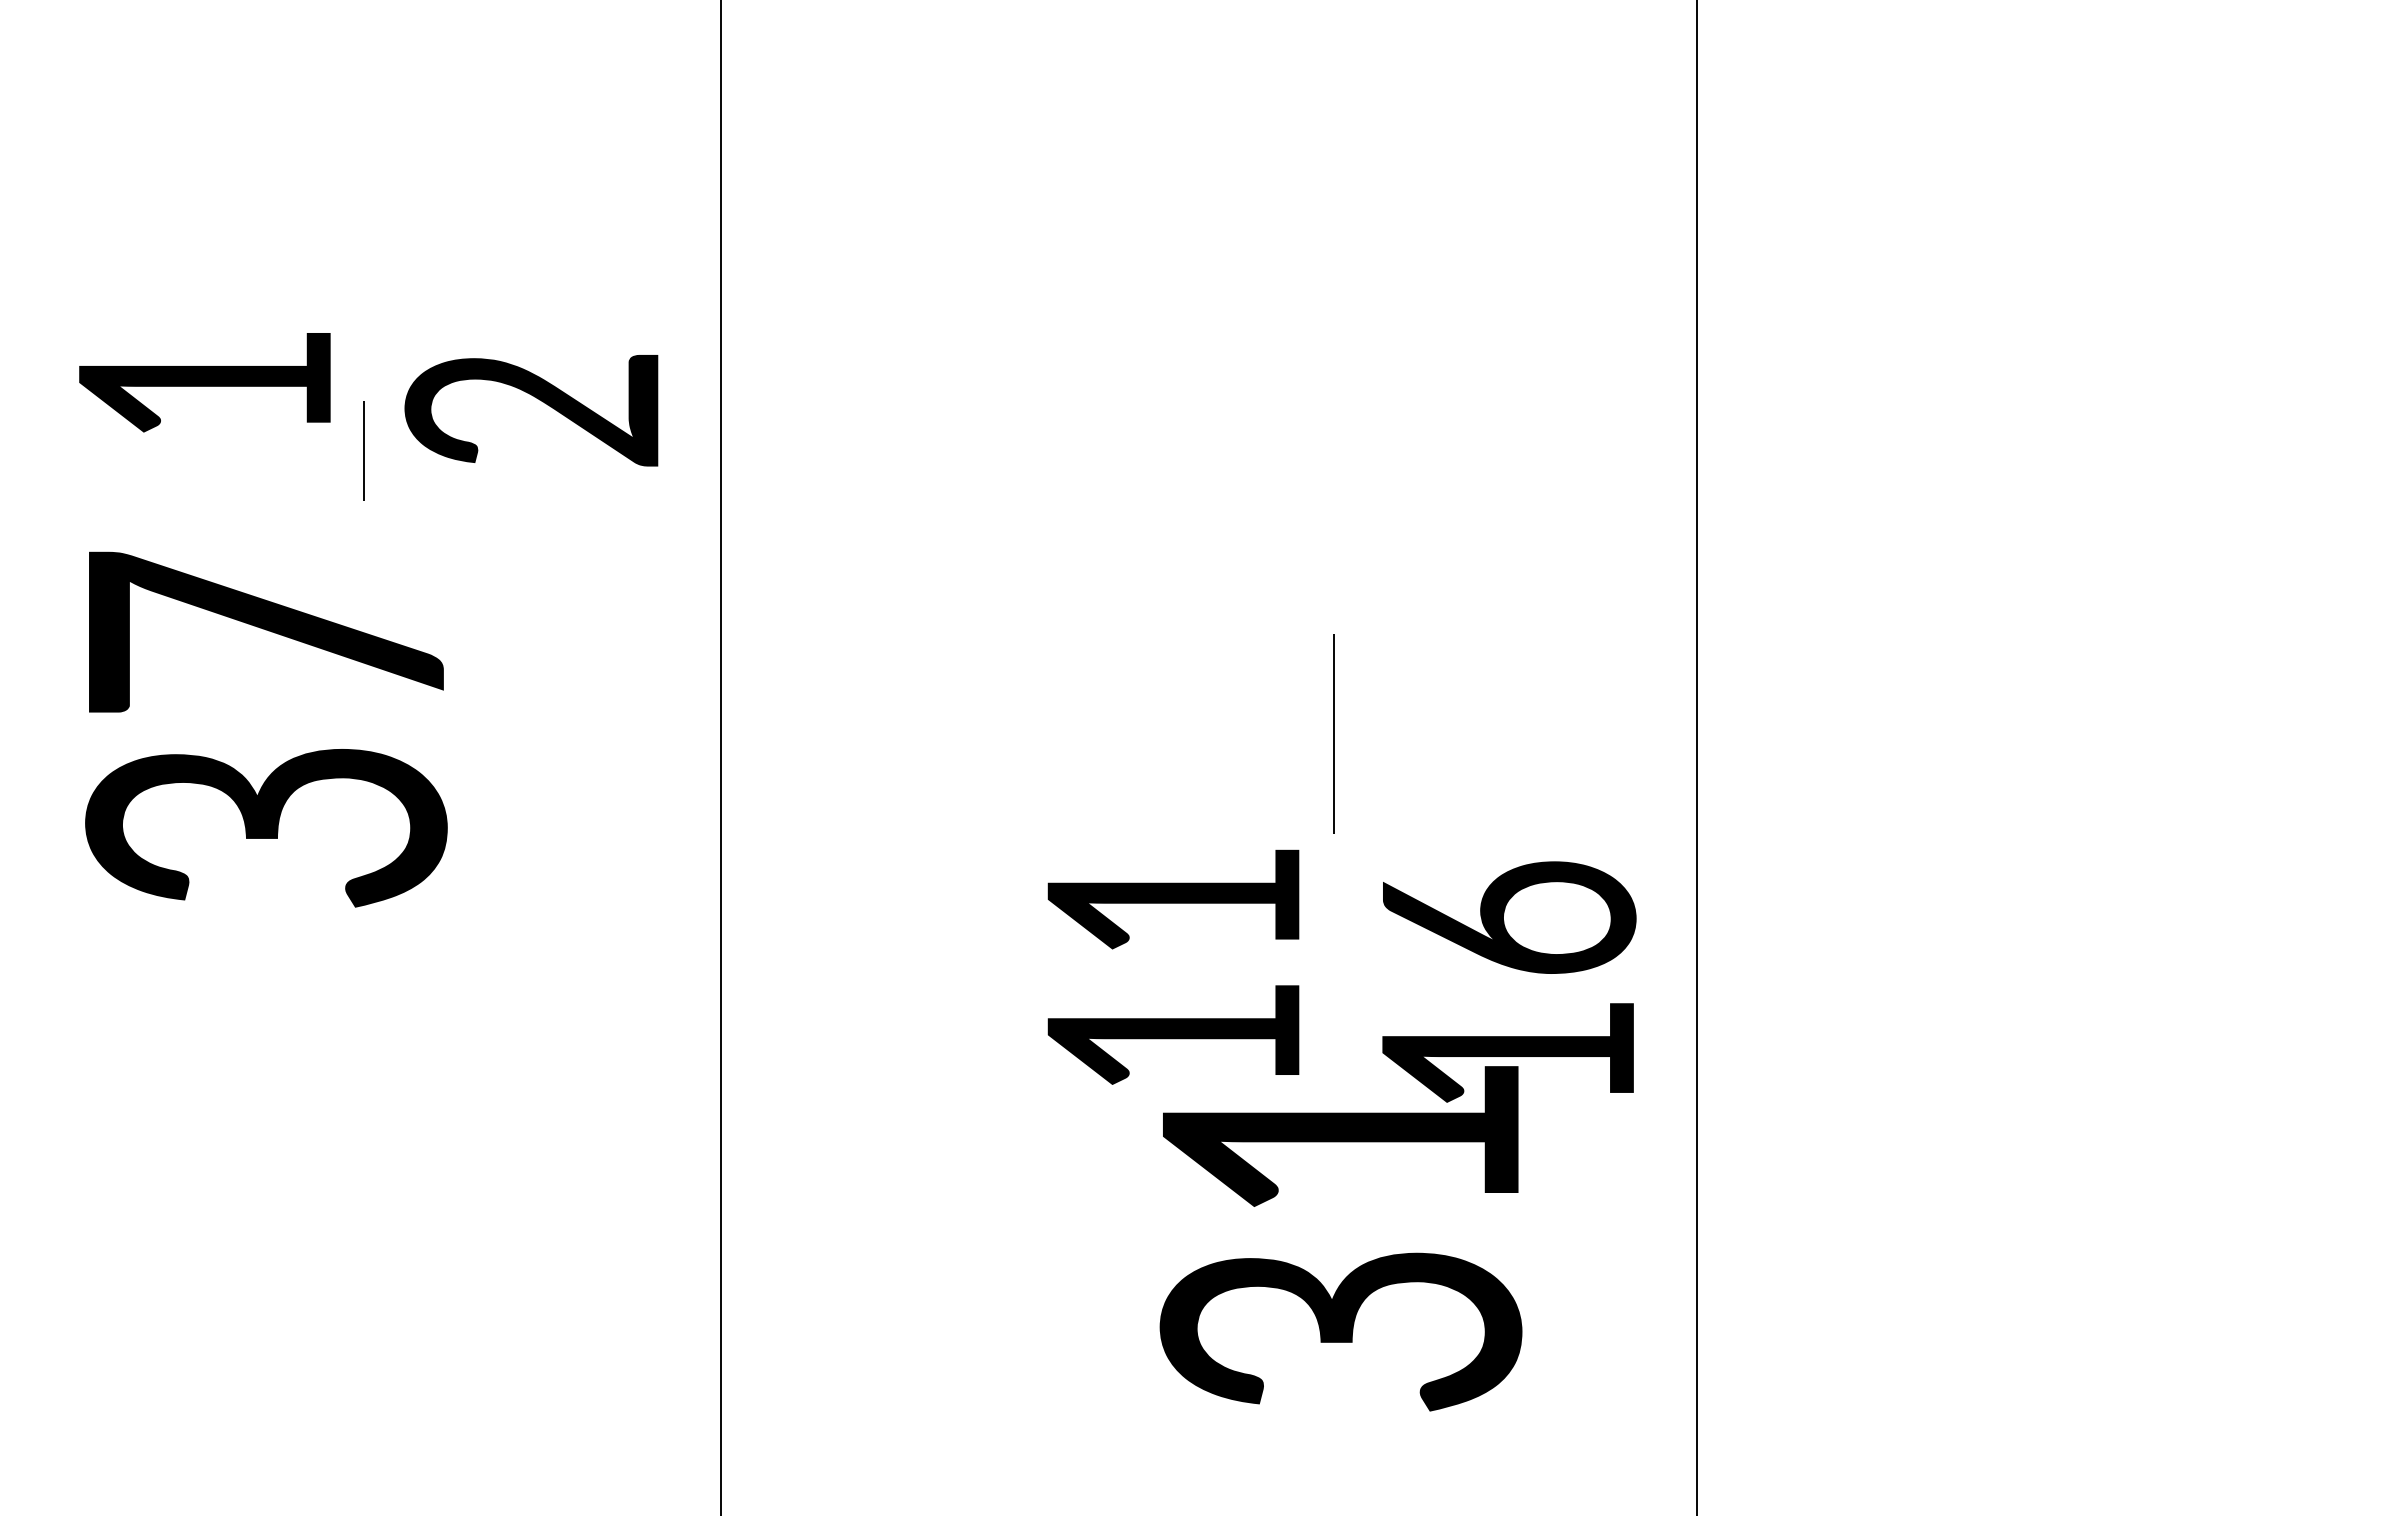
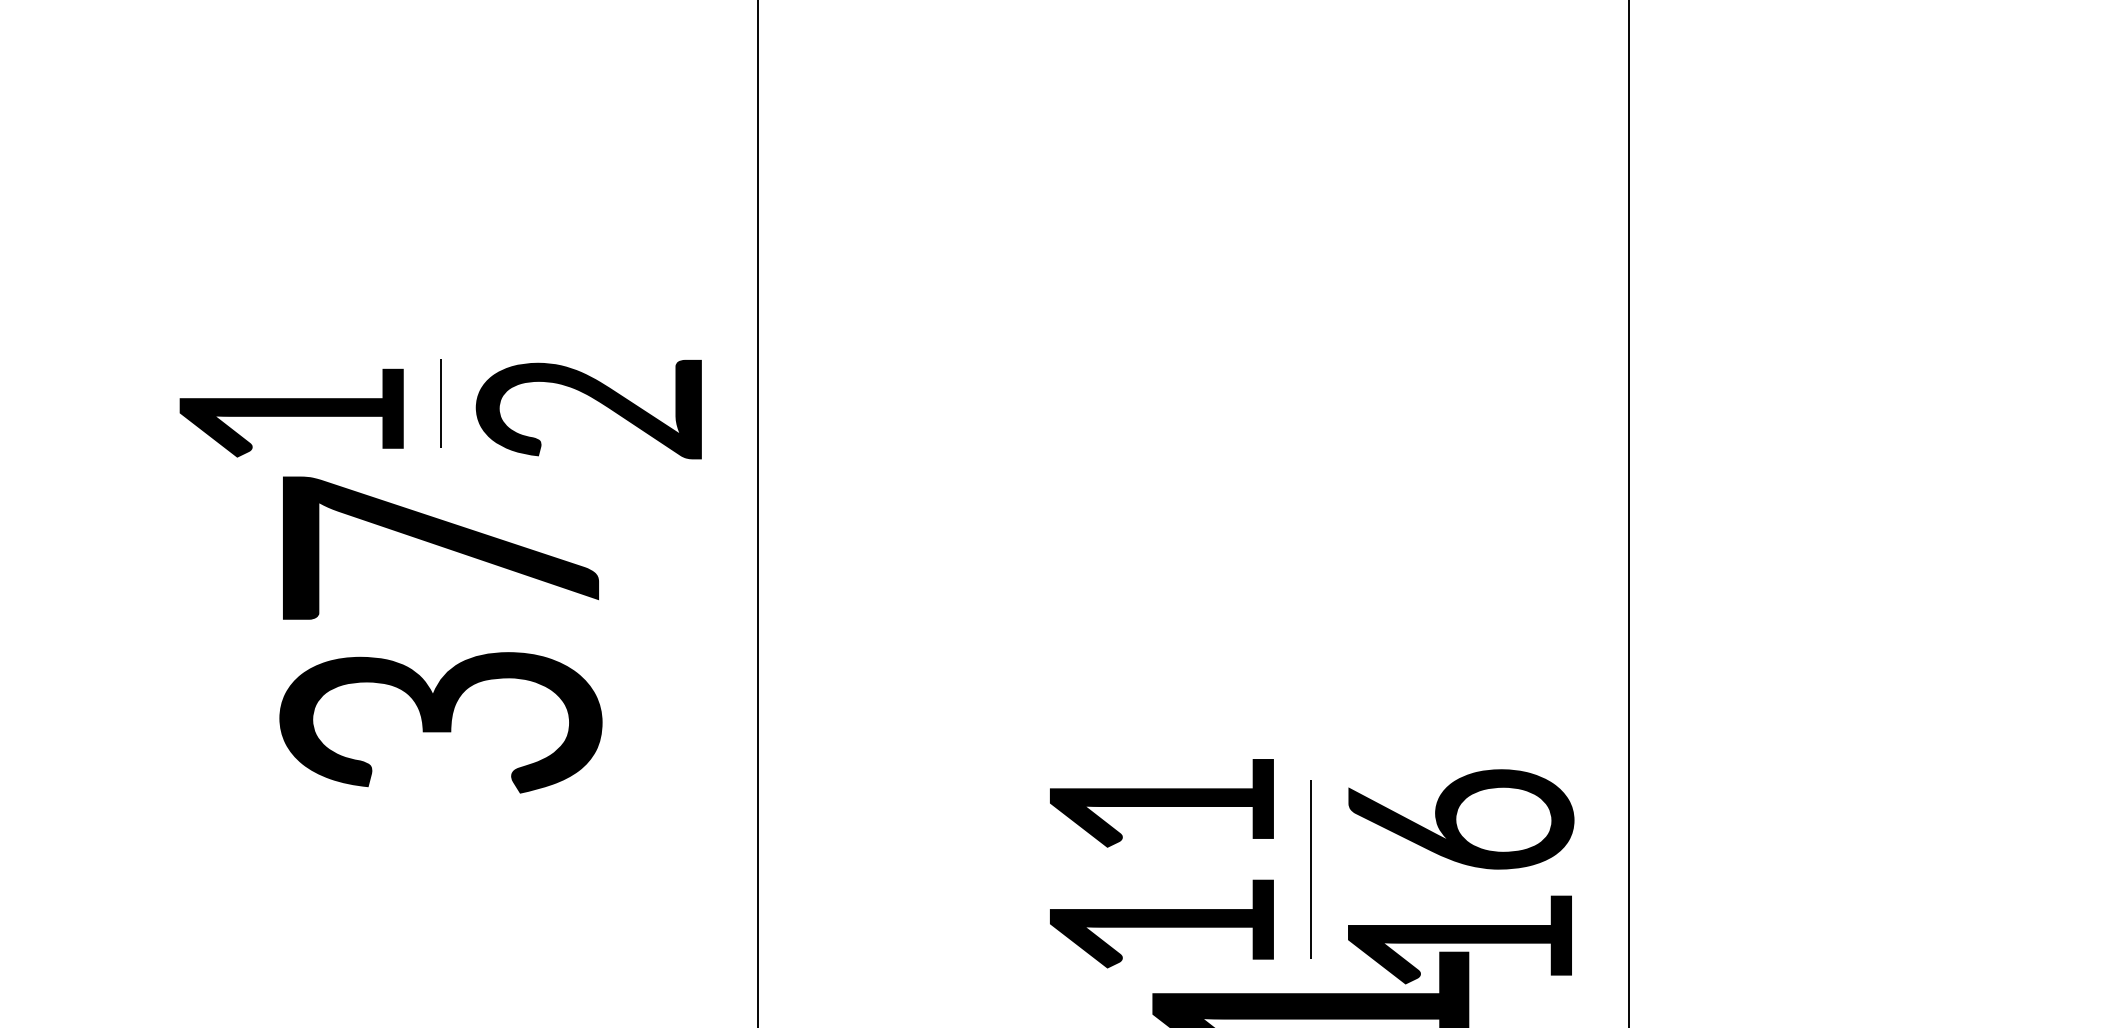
text: (204, 382) -> (291, 412), moved
text: (531, 410) -> (588, 409), moved
text: (266, 729) -> (441, 634), moved
line: (1333, 733) -> (1310, 869), moved

